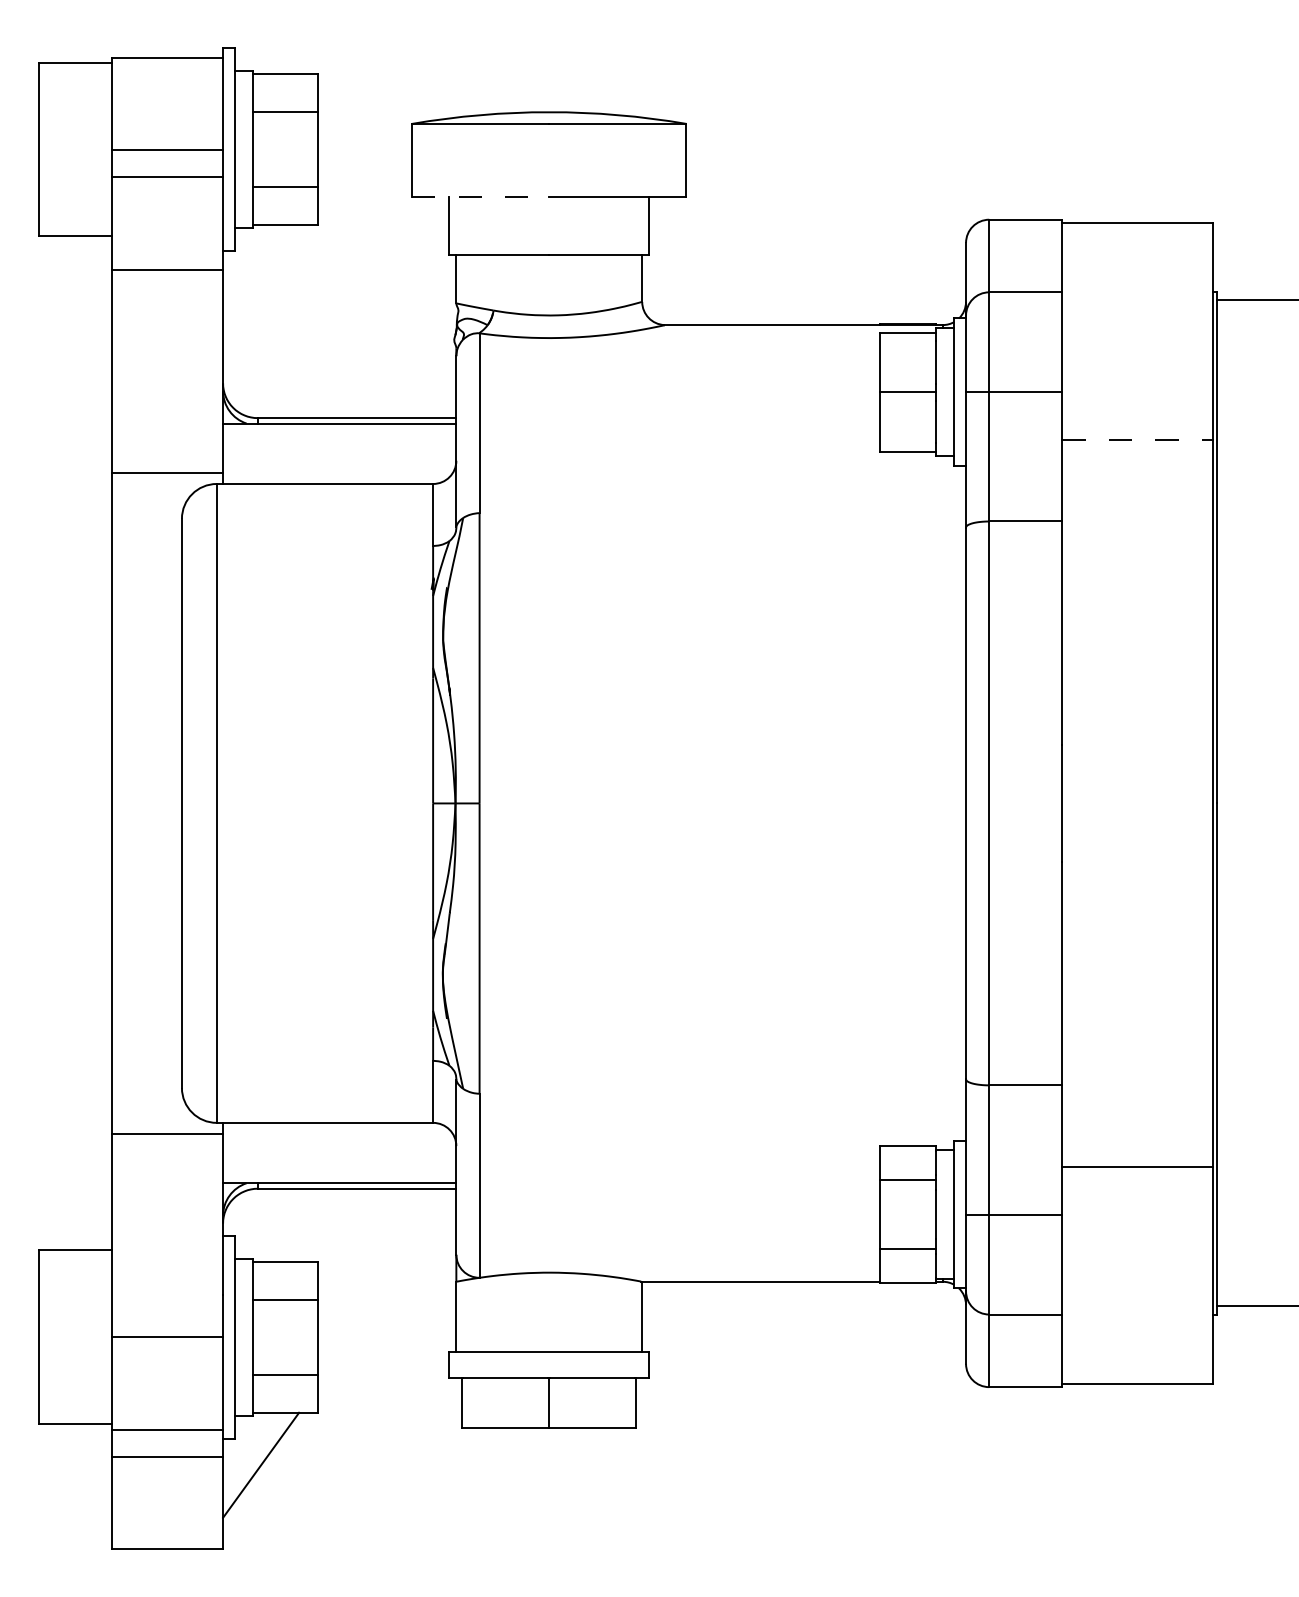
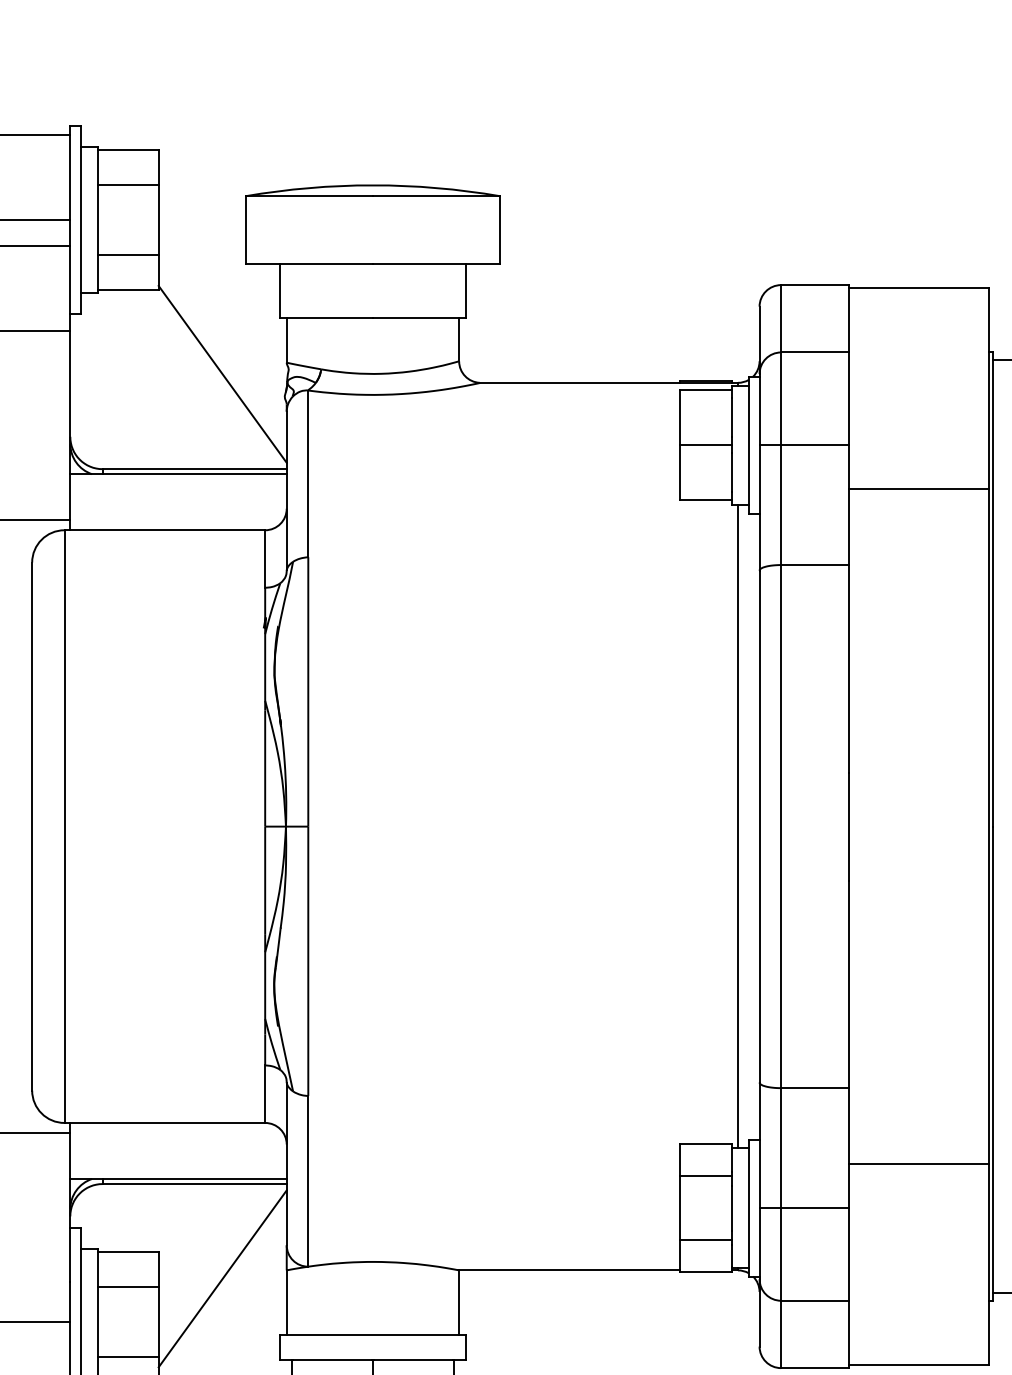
line: (480, 197) -> (309, 264), dashed -> solid
line: (387, 315) -> (222, 373), added
line: (1138, 439) -> (919, 488), dashed -> solid
line: (942, 803) -> (737, 826), added
line: (387, 1290) -> (222, 1278), added

